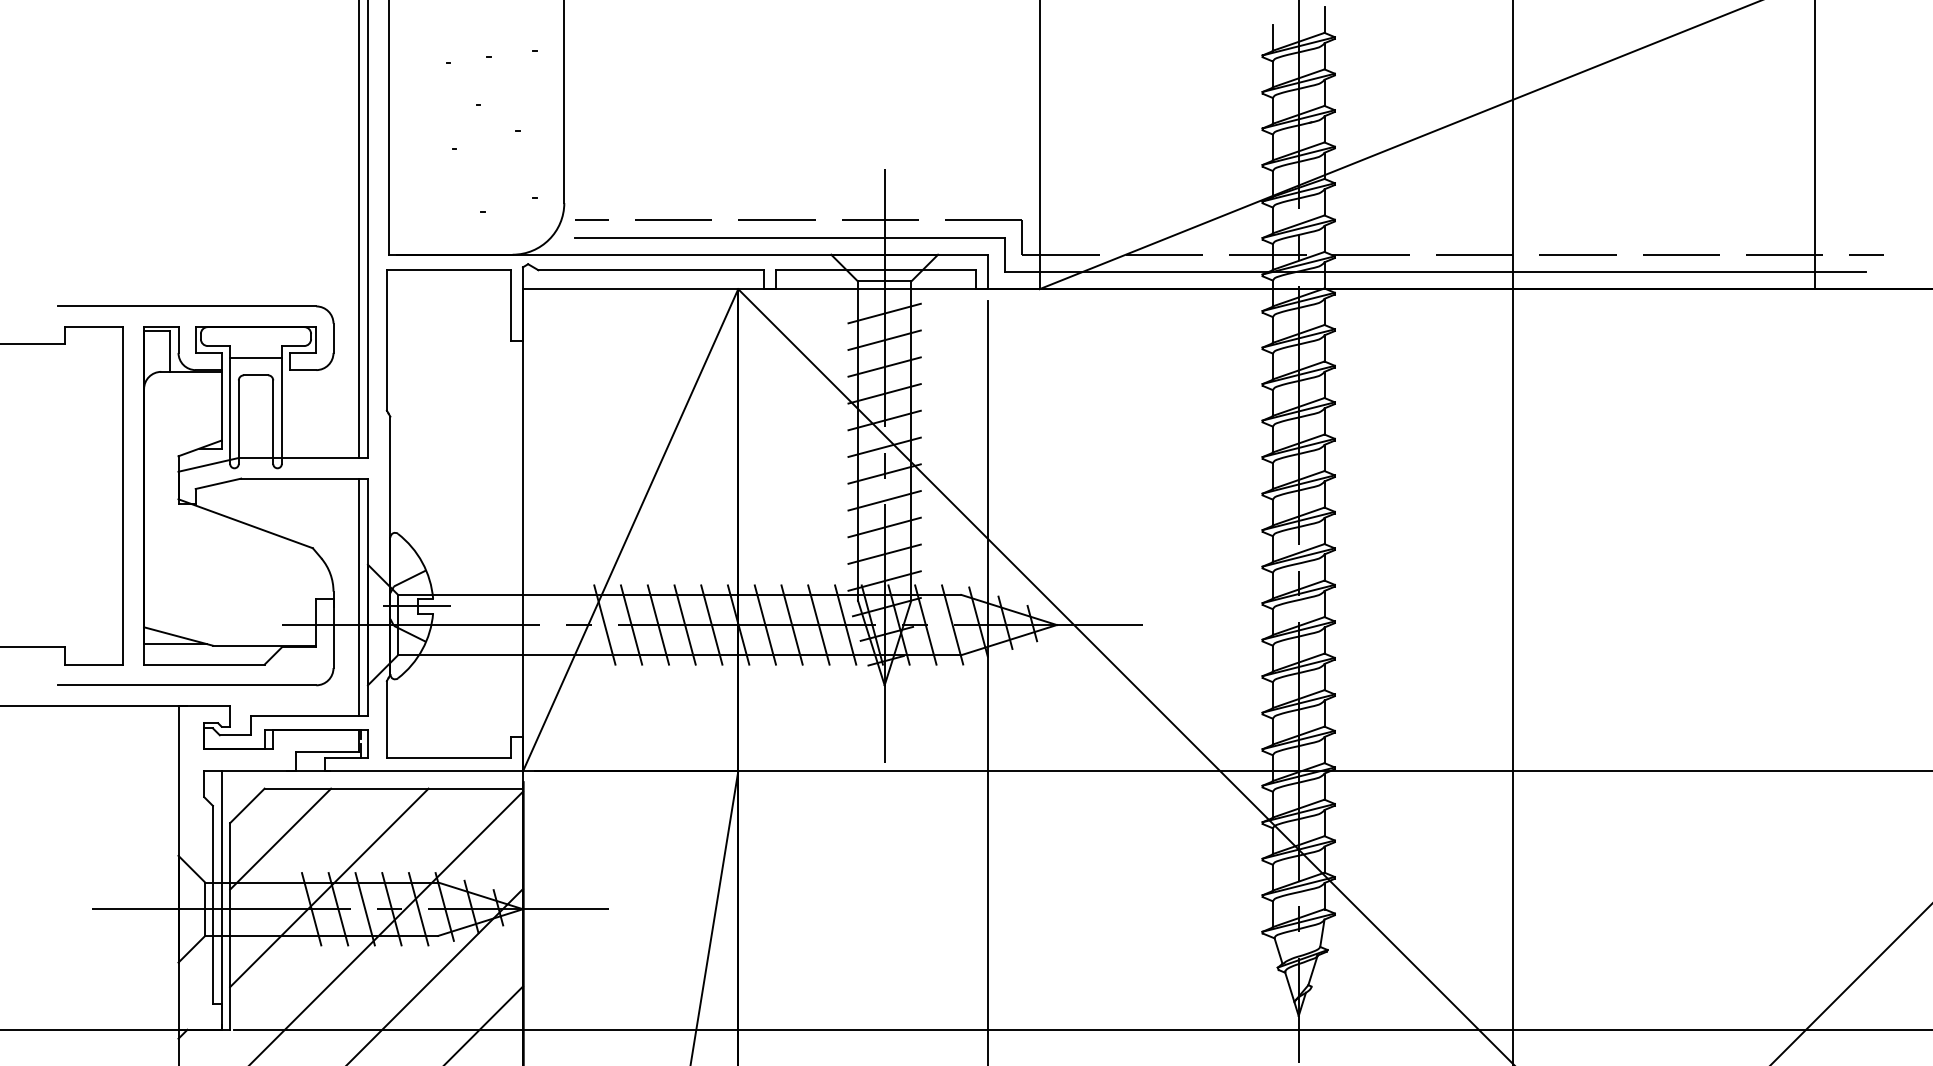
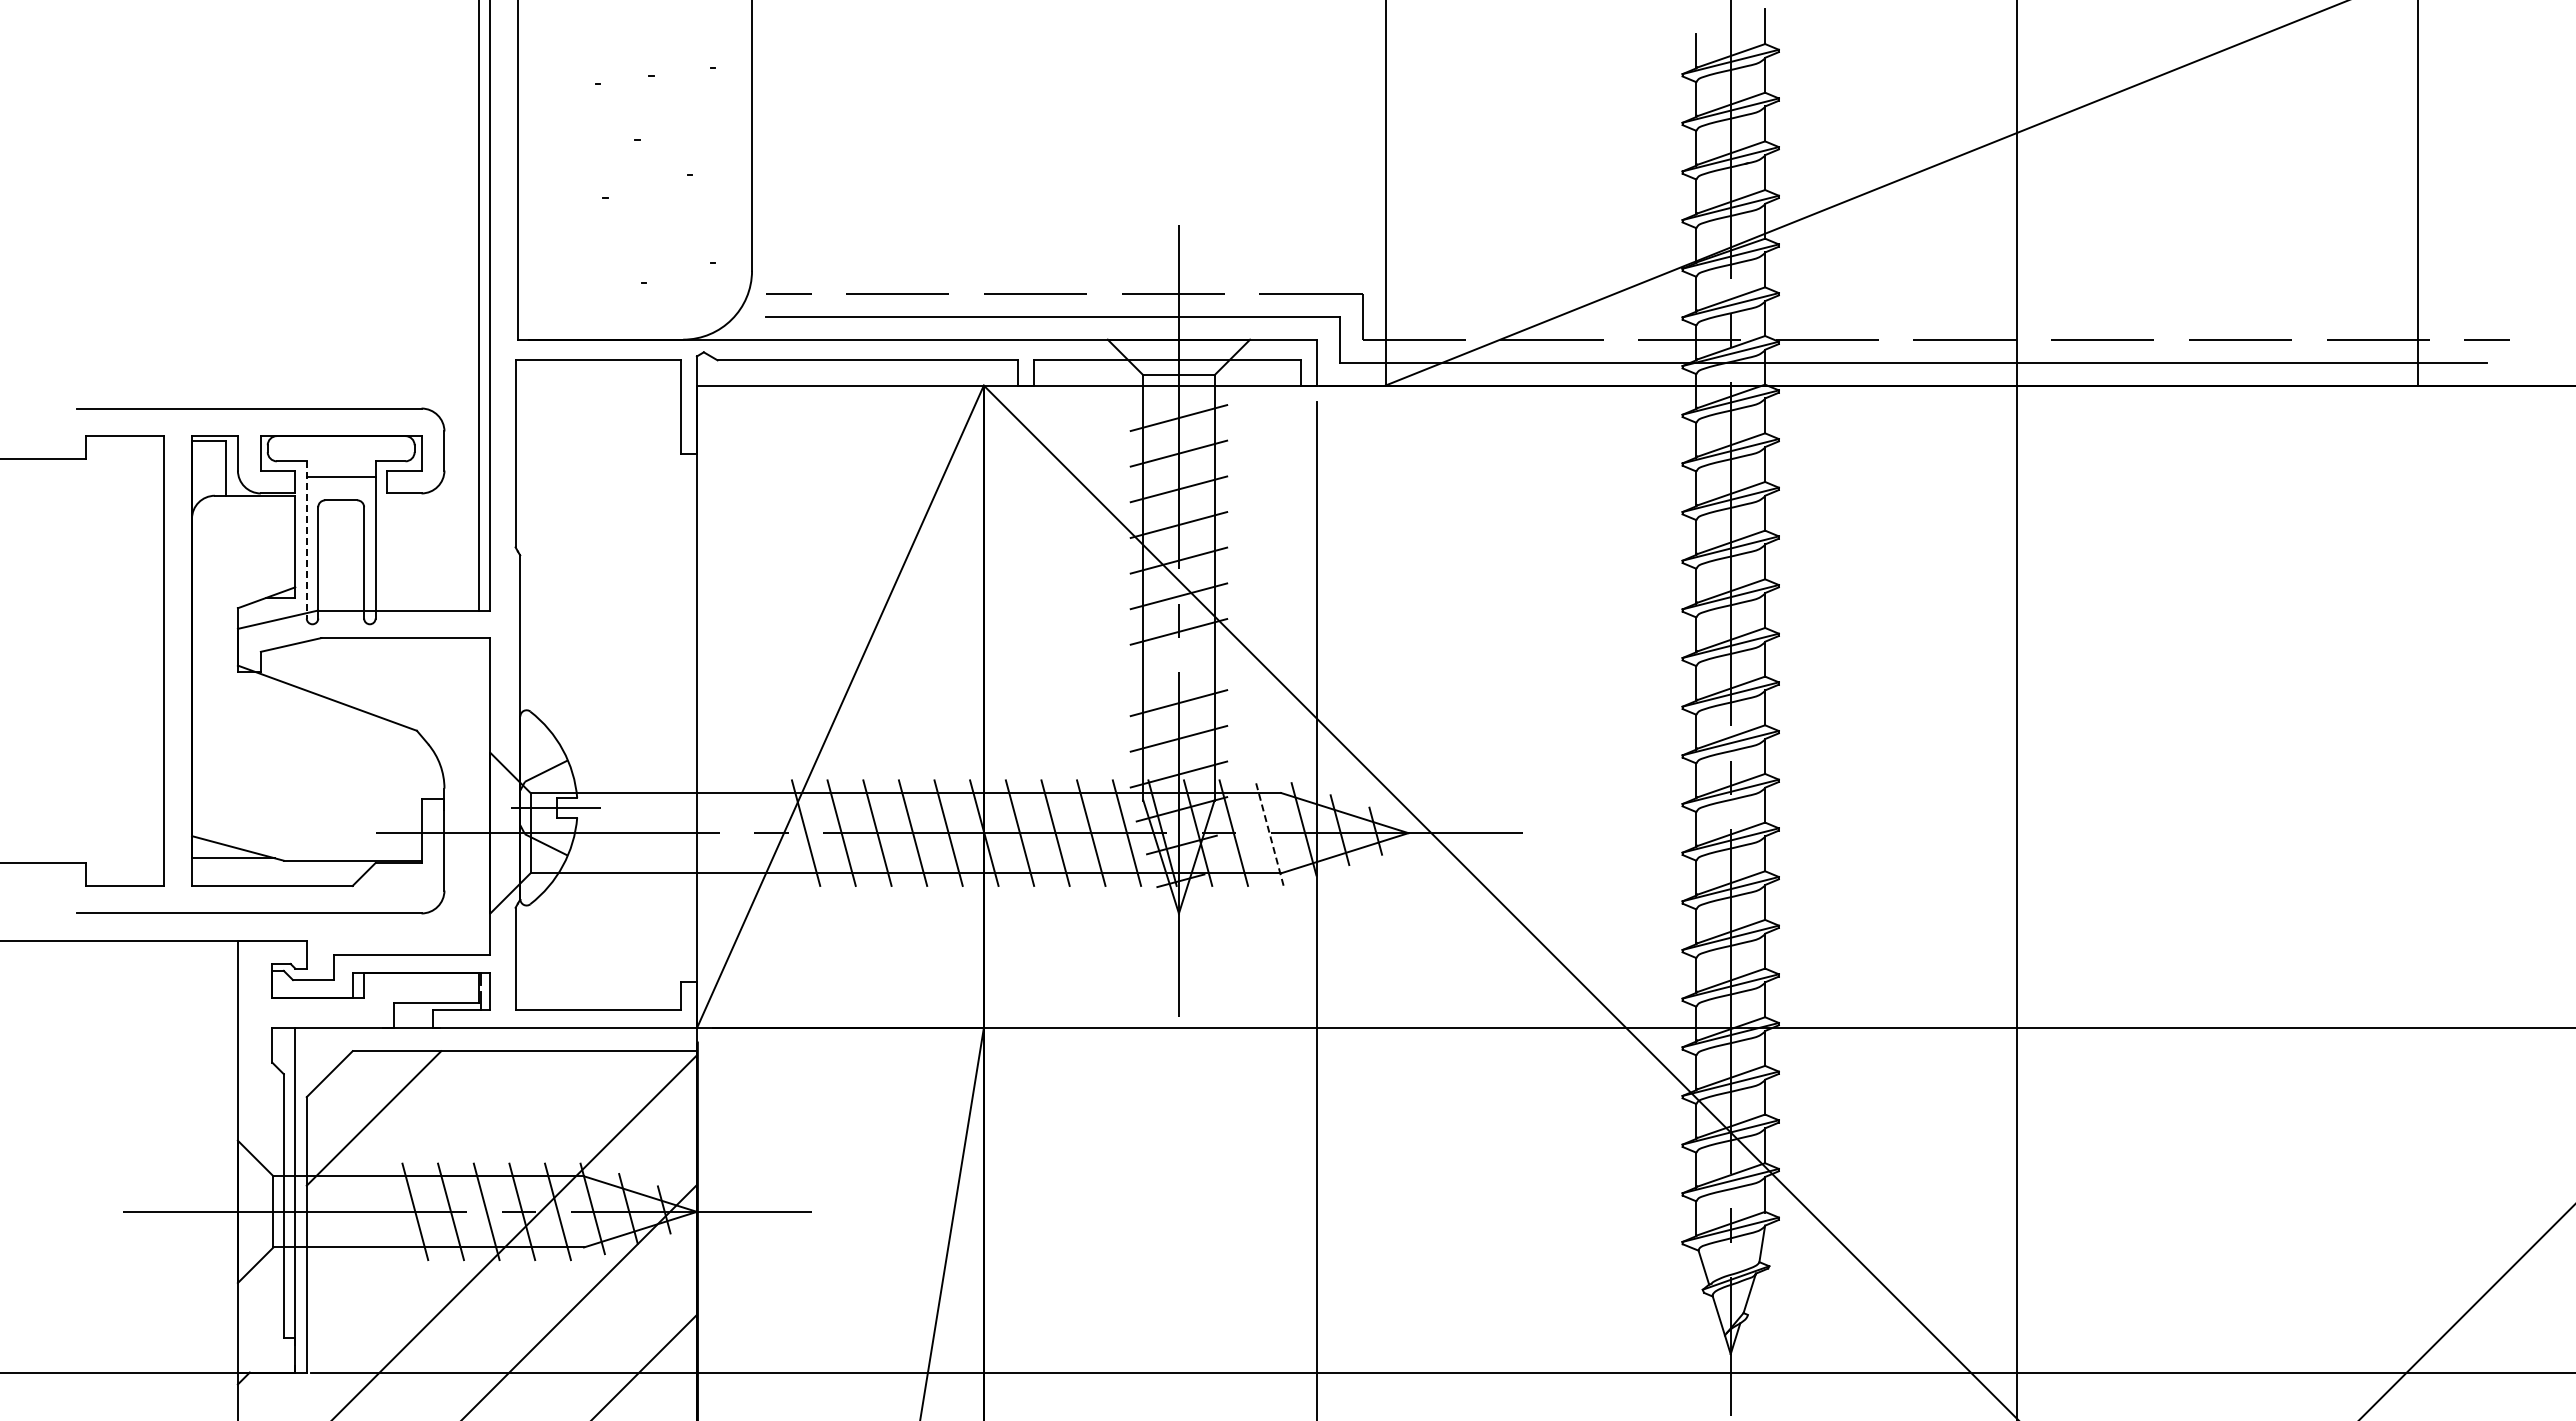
line: (229, 404) -> (306, 539), solid -> dashed
line: (884, 500) -> (1178, 667), removed
line: (359, 597) -> (478, 796), removed
line: (952, 625) -> (1269, 833), solid -> dashed
line: (329, 887) -> (438, 1183), removed

